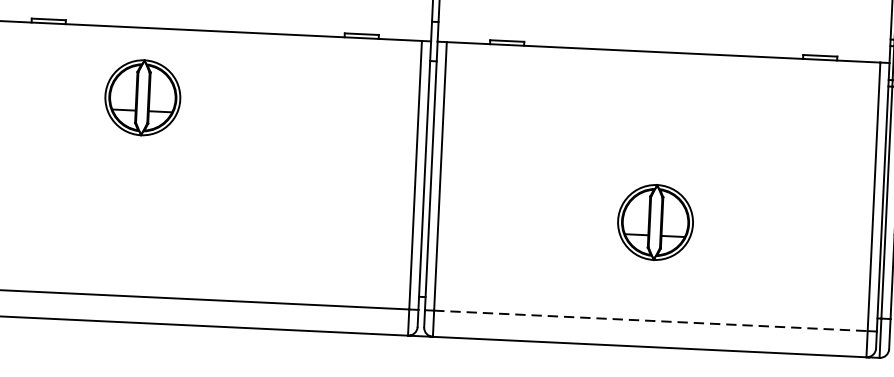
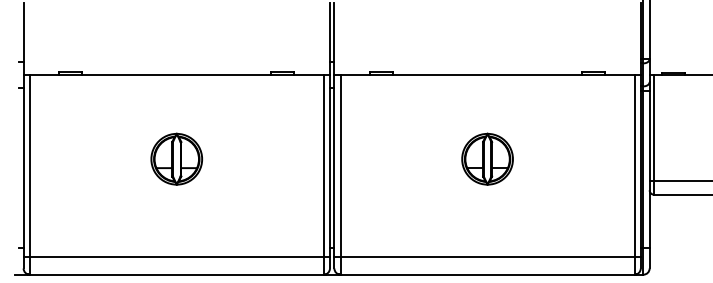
part: (142, 96) -> (176, 158), moved
part: (655, 221) -> (487, 158), moved
line: (650, 320) -> (487, 256), dashed -> solid

